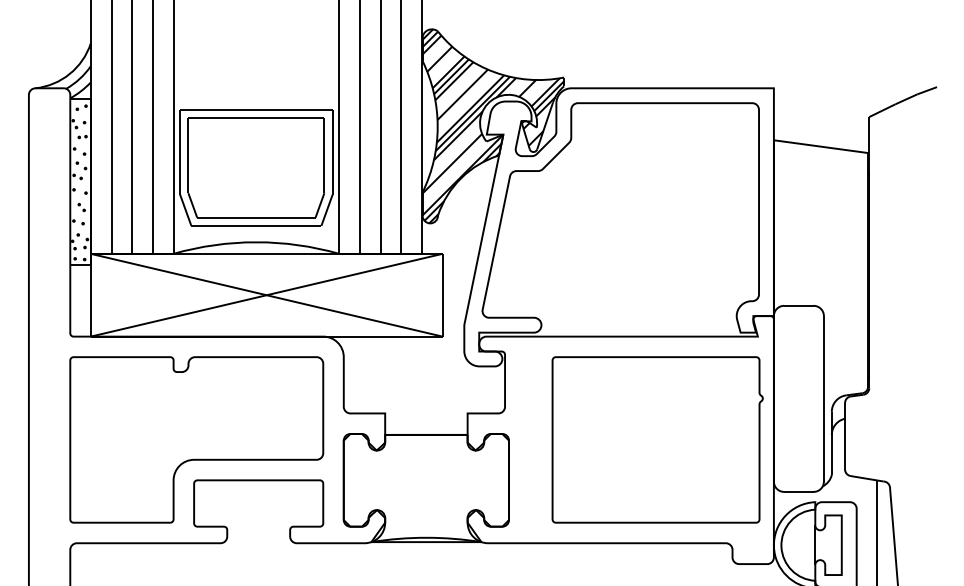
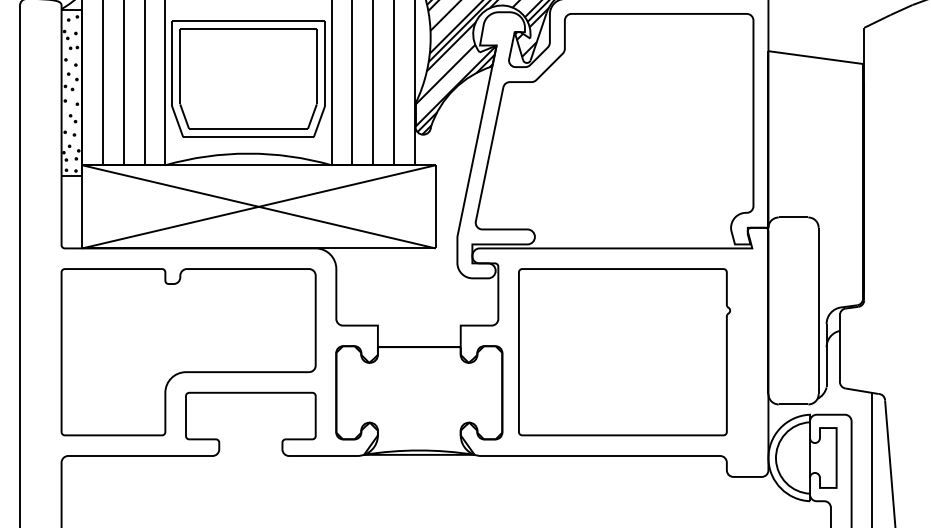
part: (657, 439) -> (624, 351), moved

